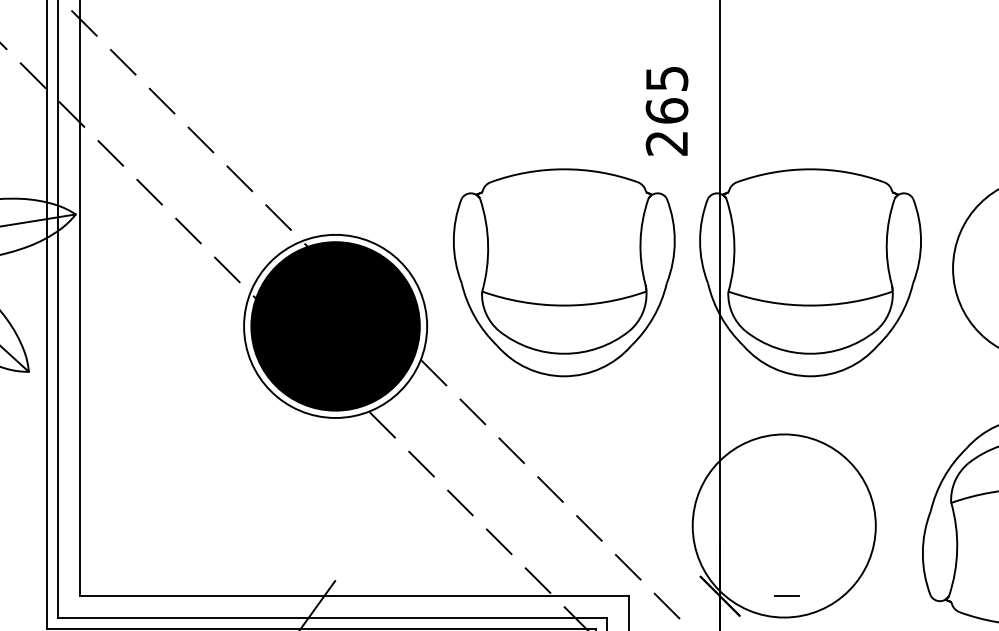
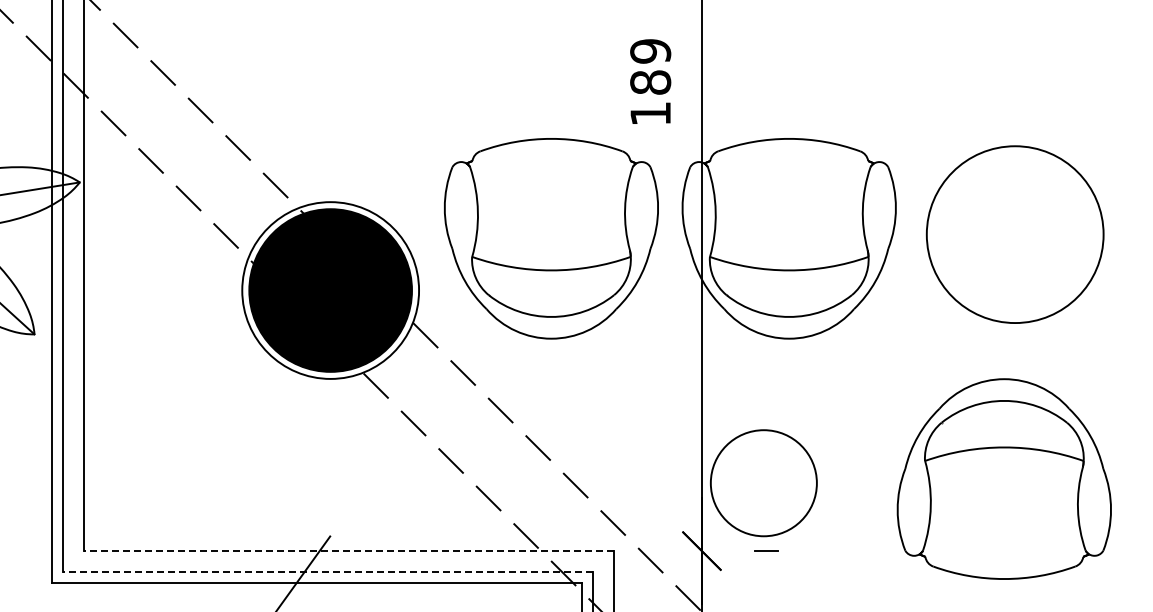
text: (666, 110) -> (650, 82), 265 -> 189
circle: (783, 525) -> (763, 482), size x0.6
line: (354, 596) -> (348, 551), solid -> dashed
line: (332, 618) -> (327, 572), solid -> dashed

